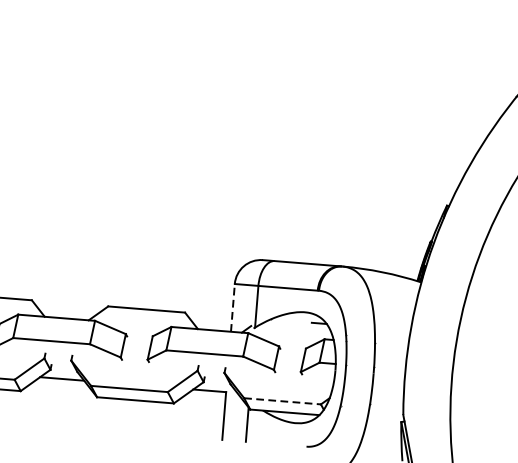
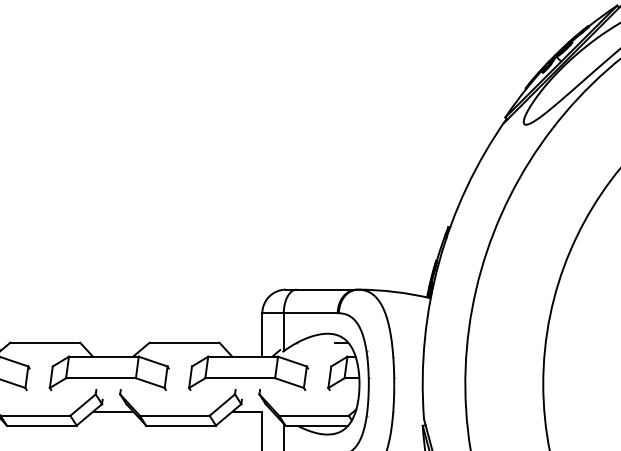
line: (233, 308) -> (262, 335), dashed -> solid
line: (282, 400) -> (313, 415), dashed -> solid

